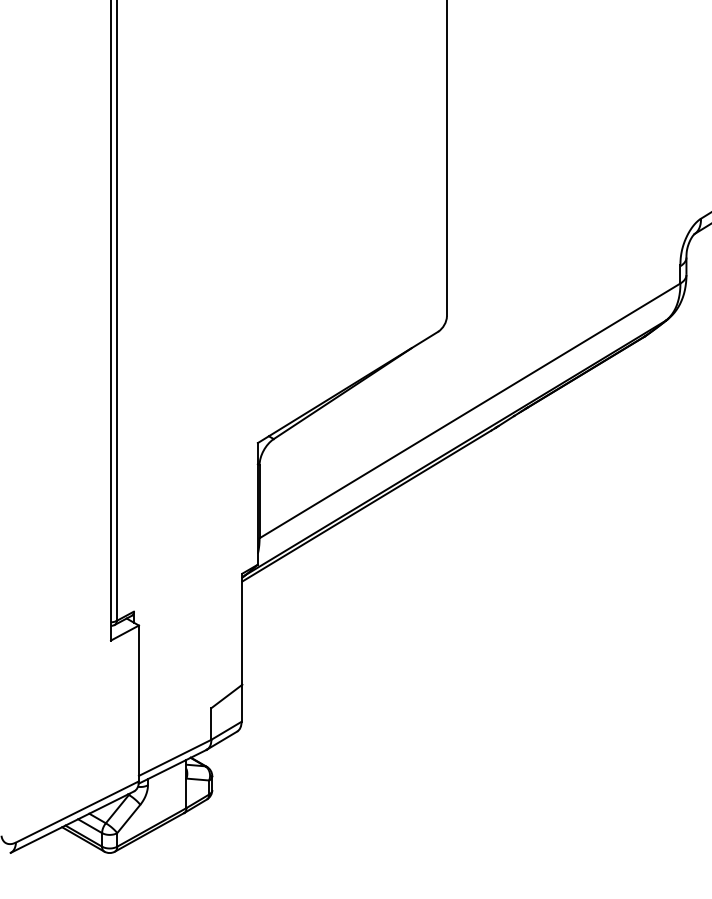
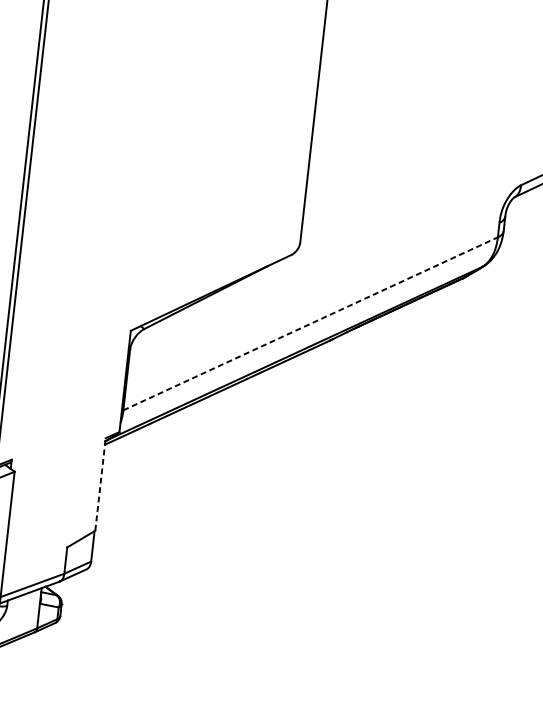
line: (469, 410) -> (310, 323), solid -> dashed
line: (242, 629) -> (100, 484), solid -> dashed

